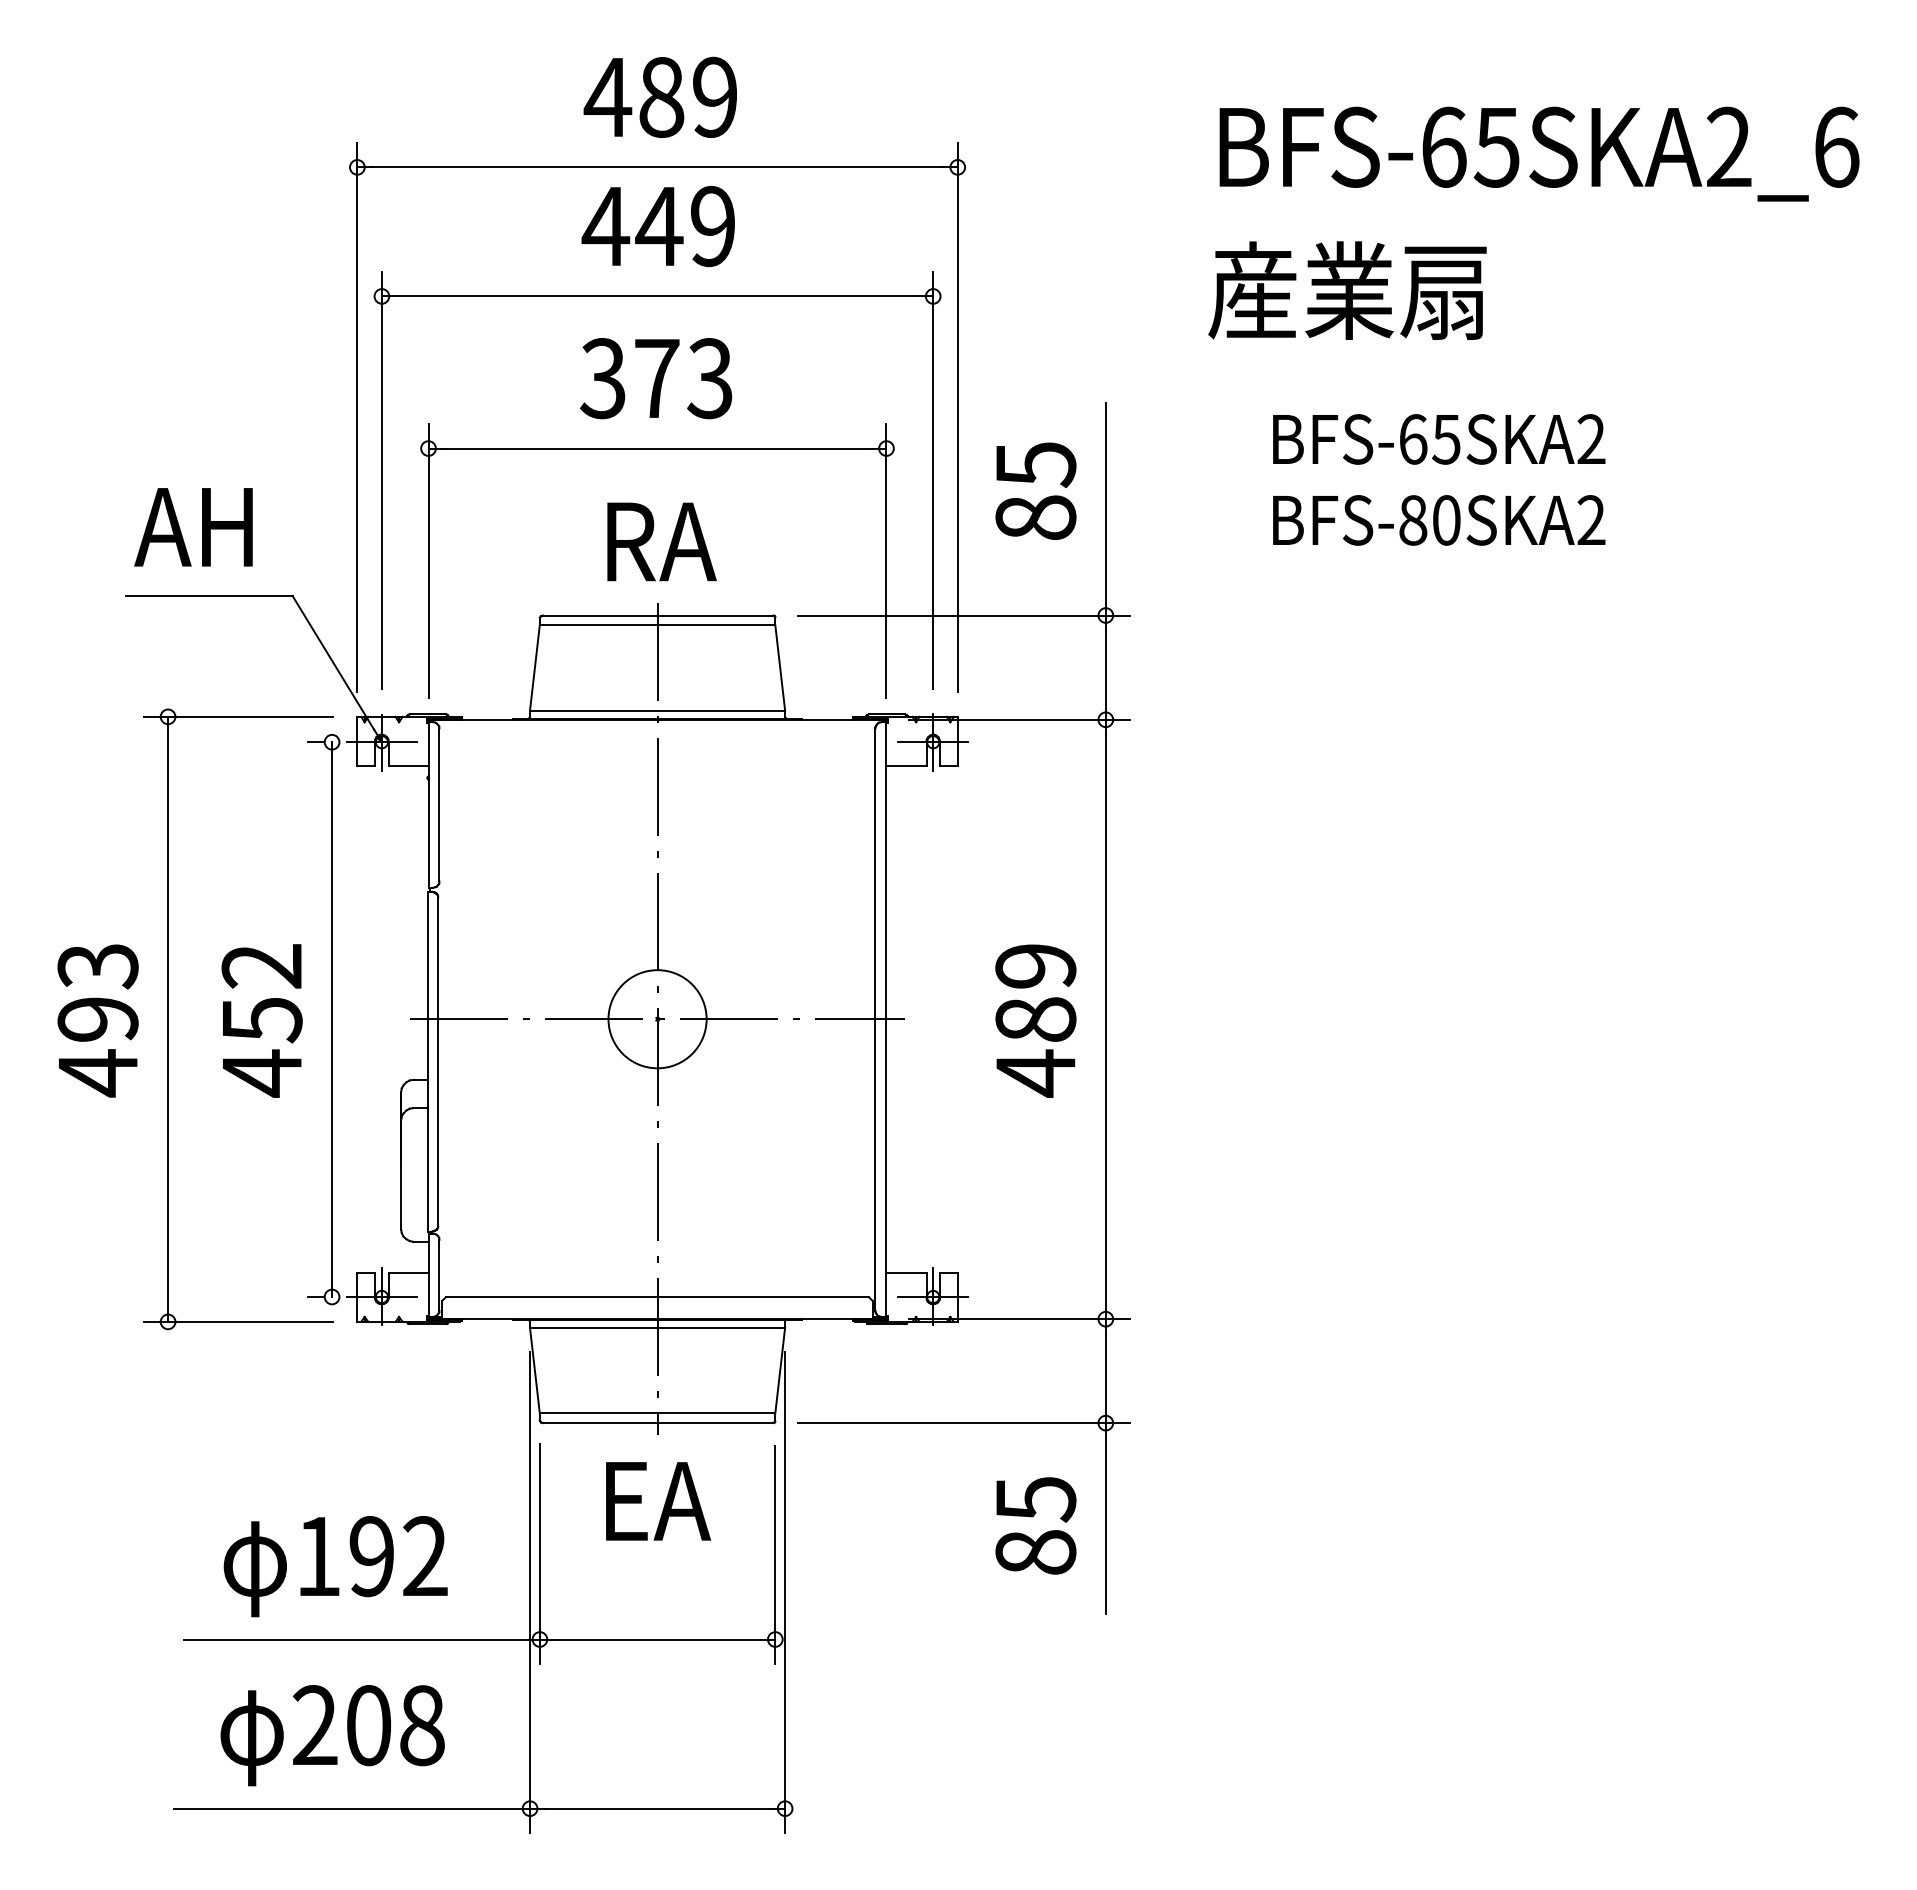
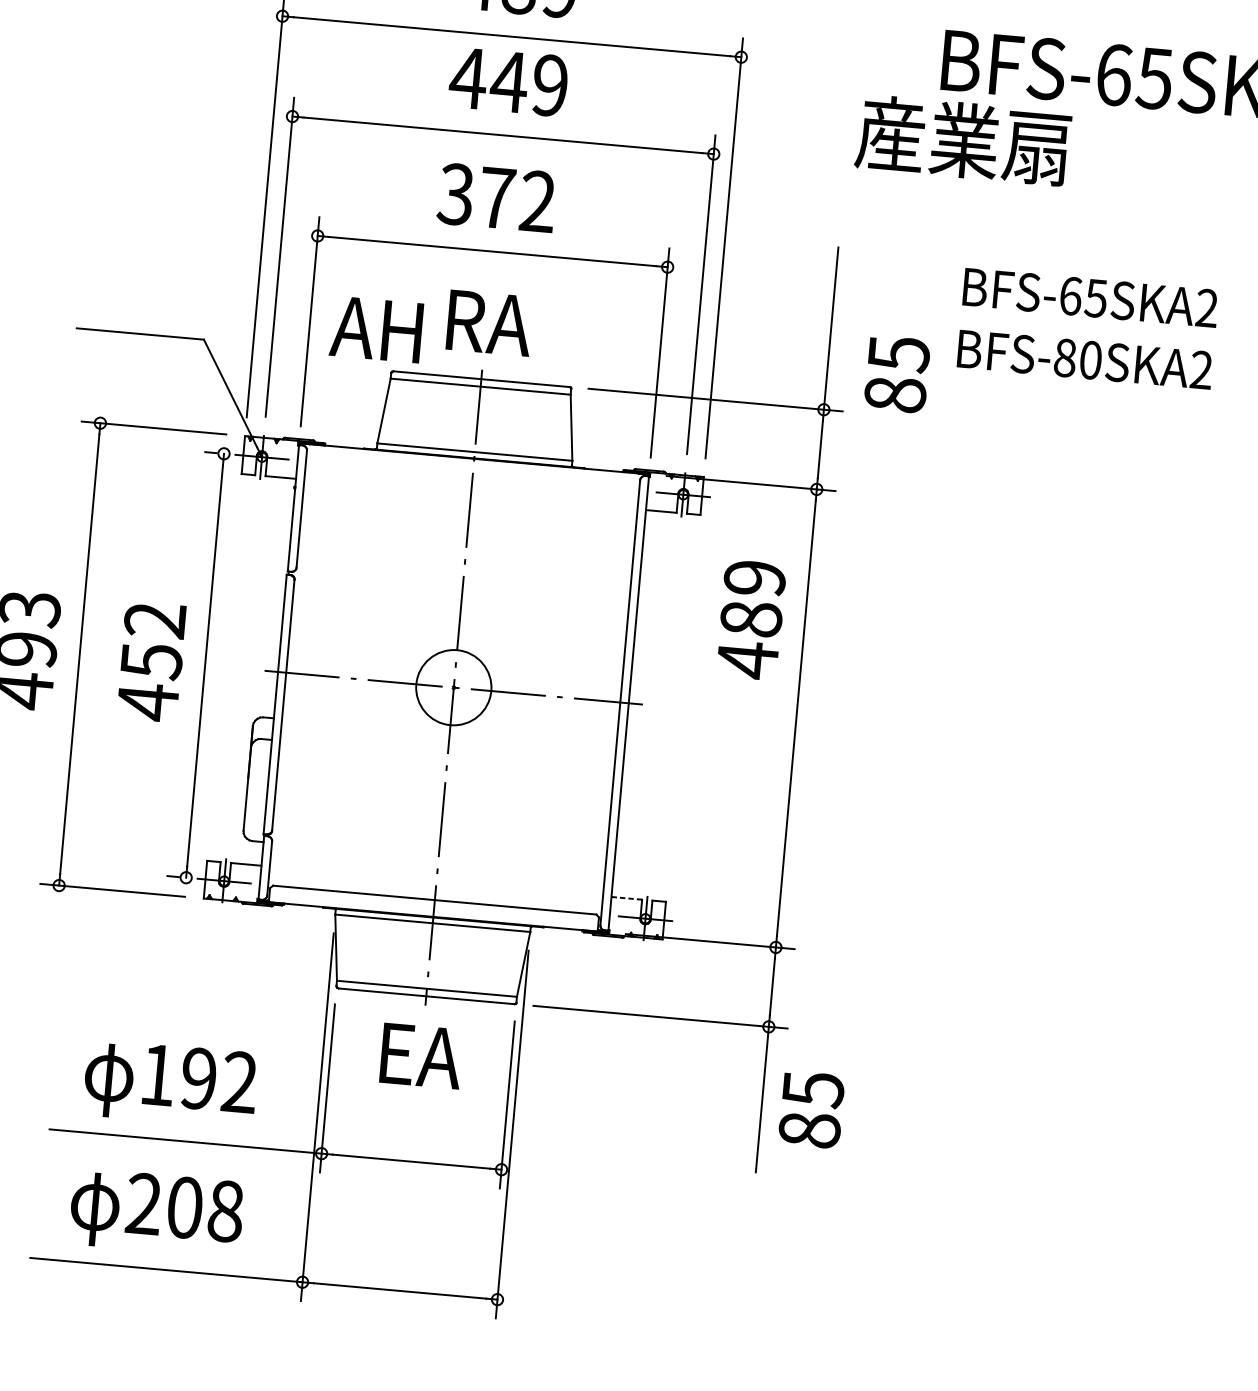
text: (1347, 290) -> (963, 140), moved
text: (709, 378) -> (537, 201), 373 -> 372
text: (1035, 490) -> (896, 373), moved
text: (193, 527) -> (376, 329), moved
text: (1035, 1020) -> (751, 619), moved
line: (906, 1272) -> (626, 898), solid -> dashed
text: (1035, 1525) -> (811, 1109), moved

